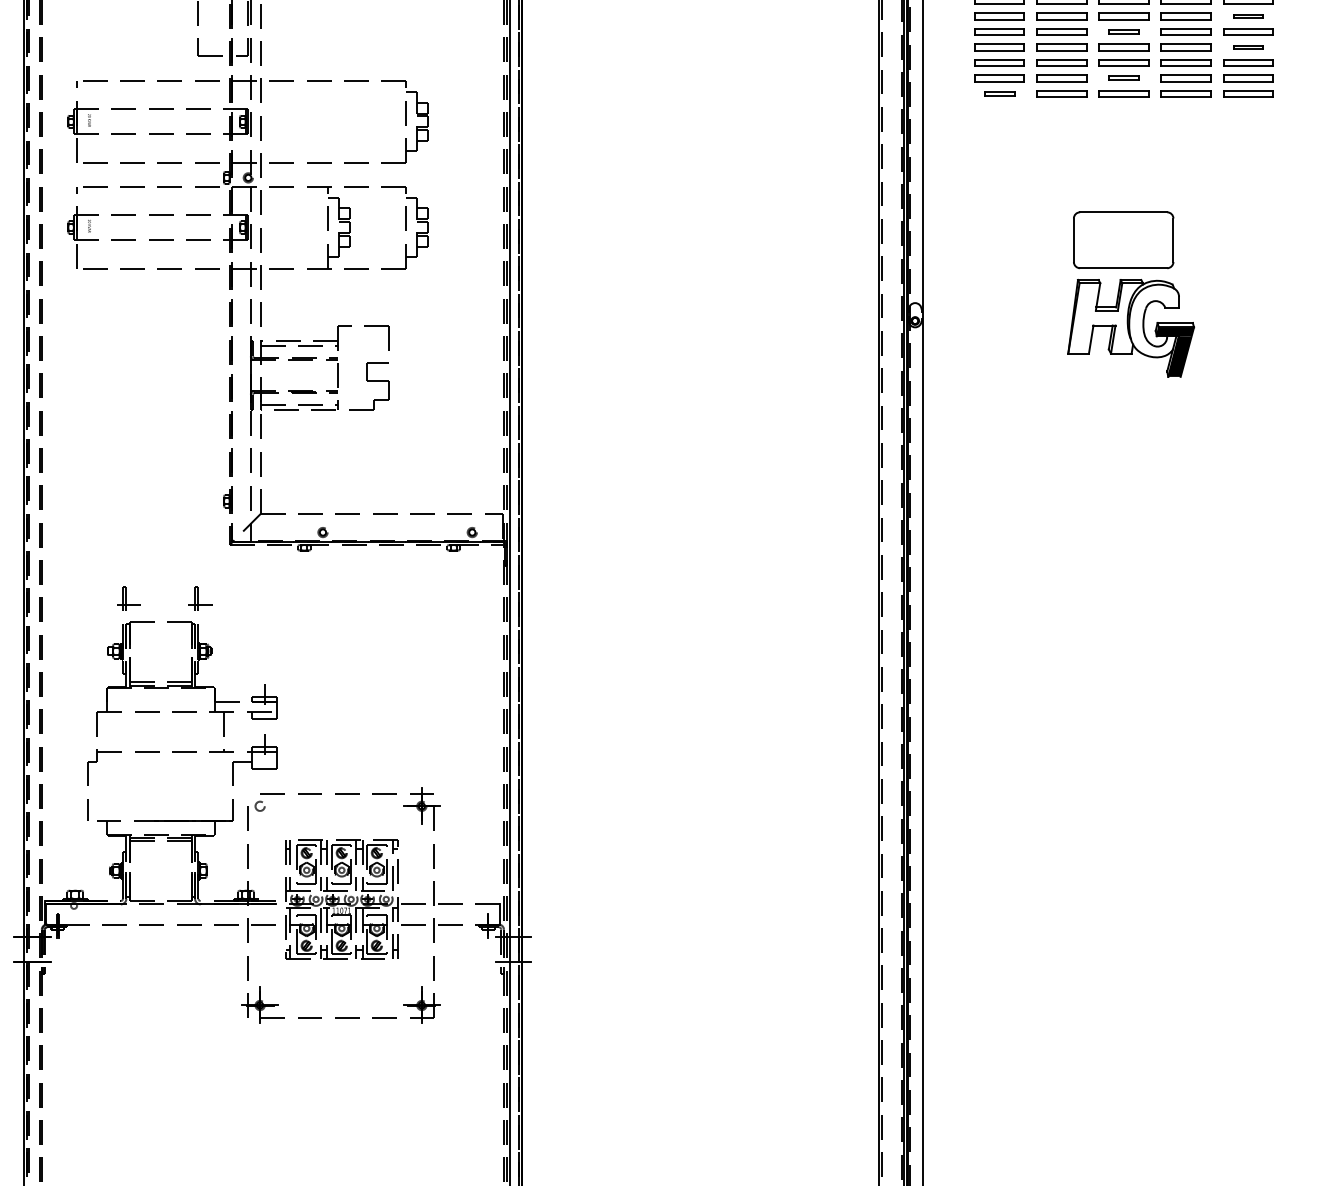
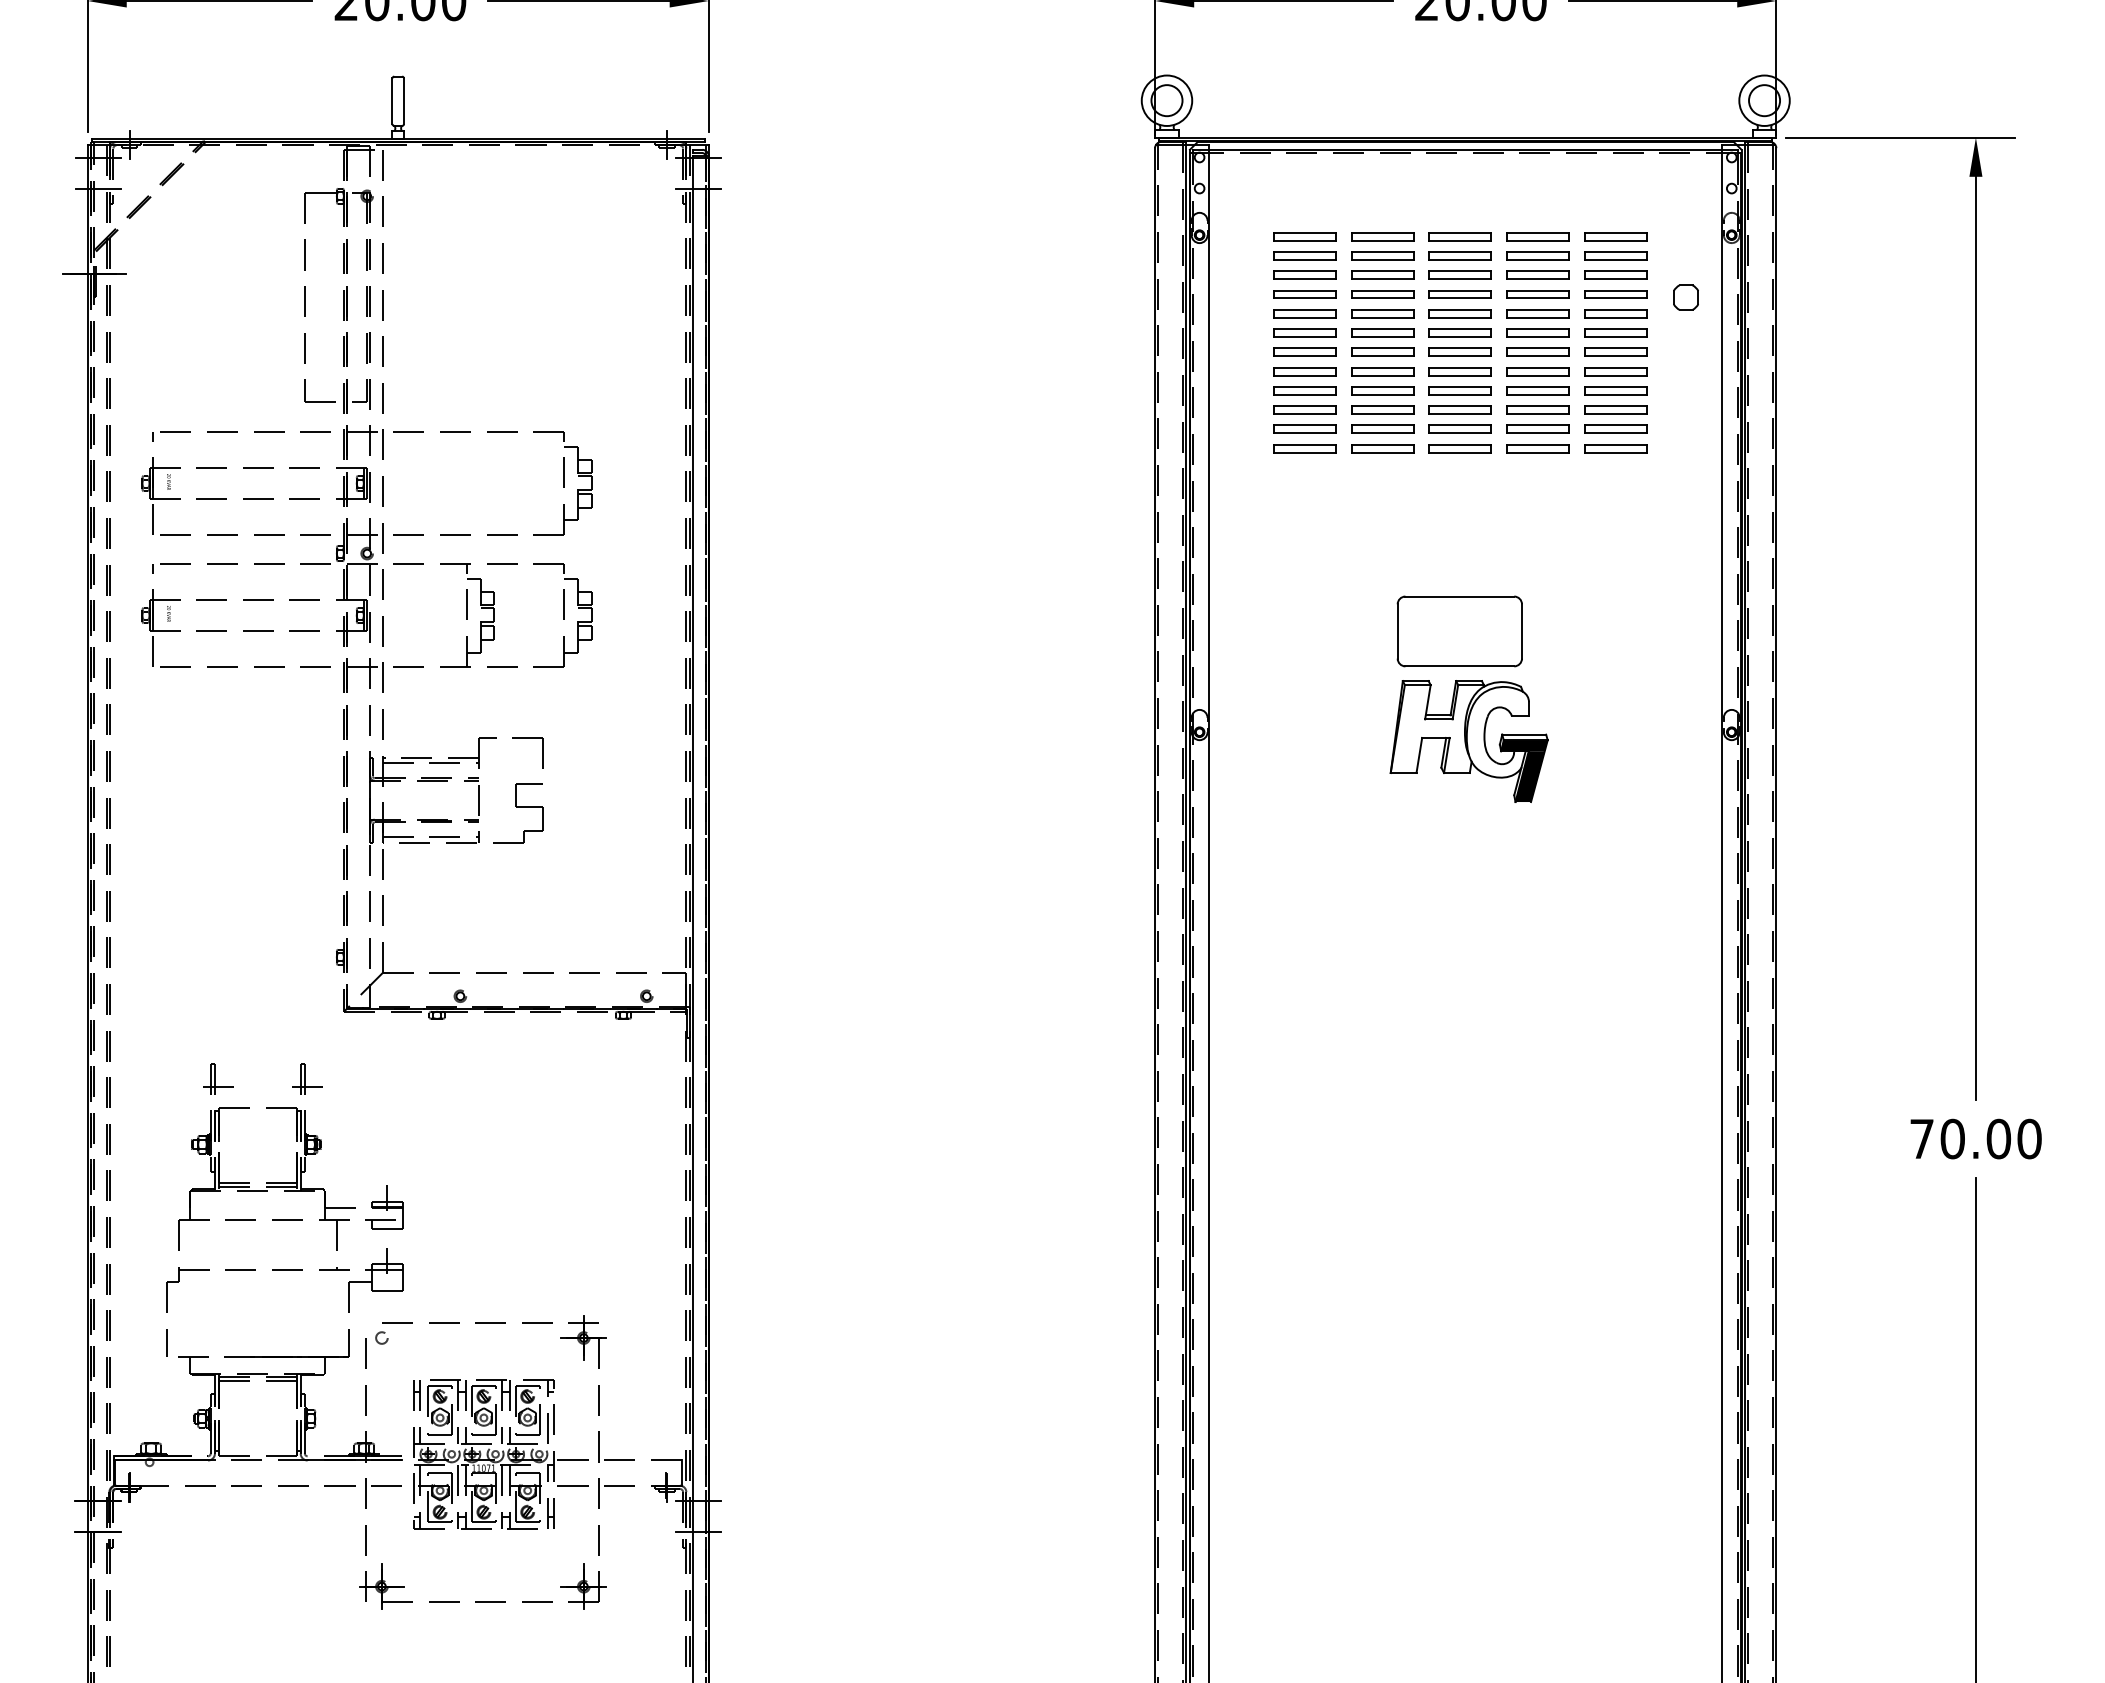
part: (1248, 15) -> (1615, 351), size x1.67
part: (1123, 32) -> (1459, 371), size x1.67
part: (1248, 47) -> (1615, 390), size x1.67
part: (1123, 77) -> (1459, 428), size x1.67
part: (999, 93) -> (1304, 448), size x1.67

